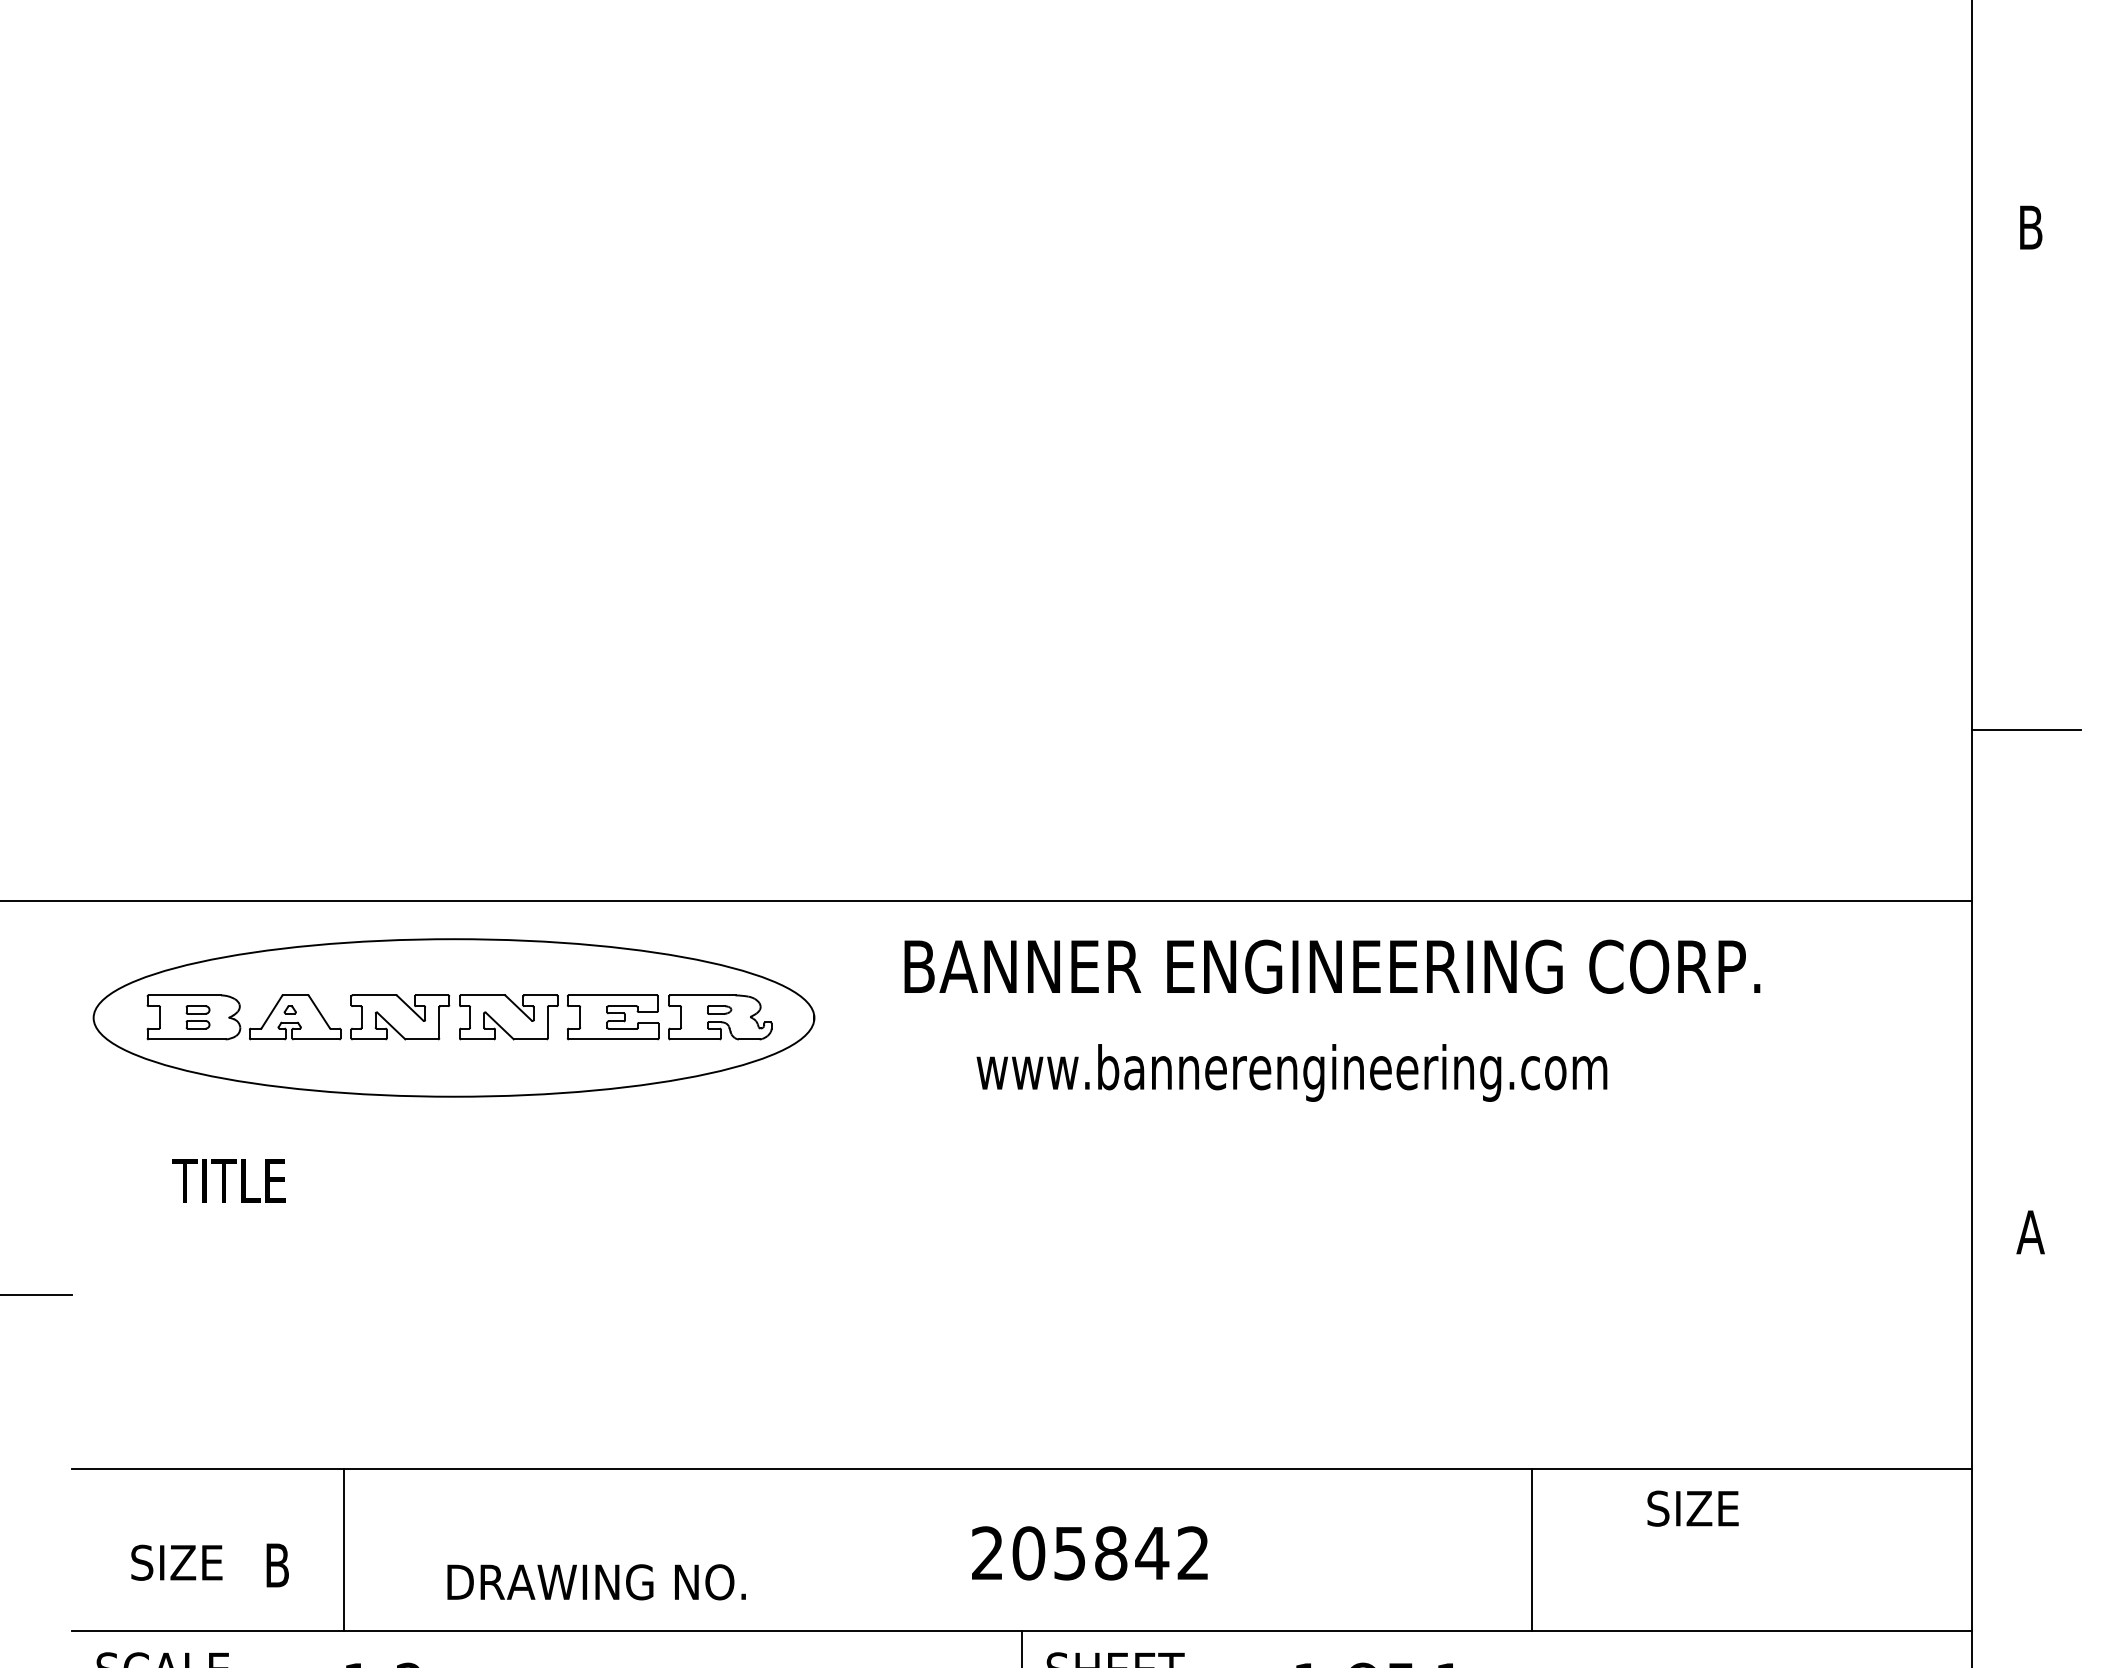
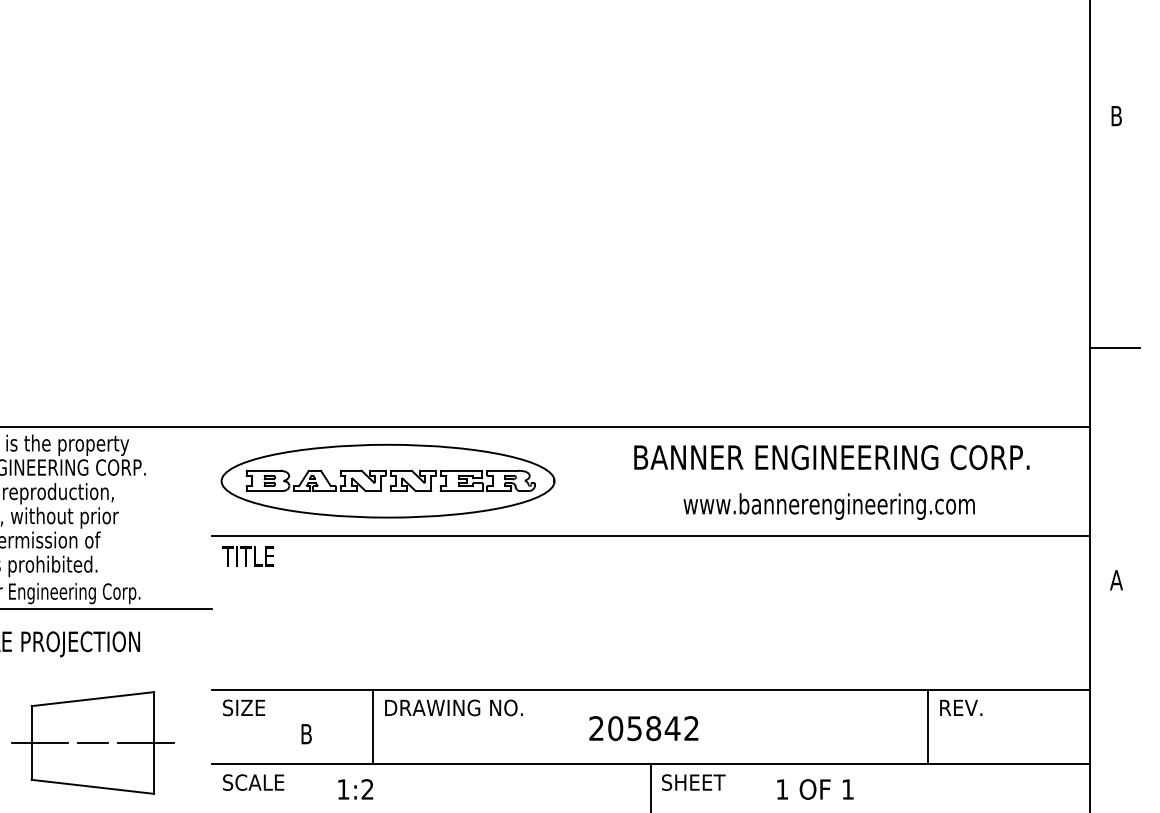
text: (1331, 966) -> (831, 457), moved
text: (1290, 1072) -> (828, 506), moved
line: (1021, 1137) -> (650, 536), added
text: (227, 1180) -> (247, 556), moved
text: (1692, 1507) -> (960, 707), SIZE -> REV.
line: (344, 1548) -> (373, 726), moved
line: (1532, 1548) -> (928, 726), moved
text: (1089, 1553) -> (643, 728), moved
text: (177, 1561) -> (244, 707), moved
text: (595, 1581) -> (453, 707), moved

